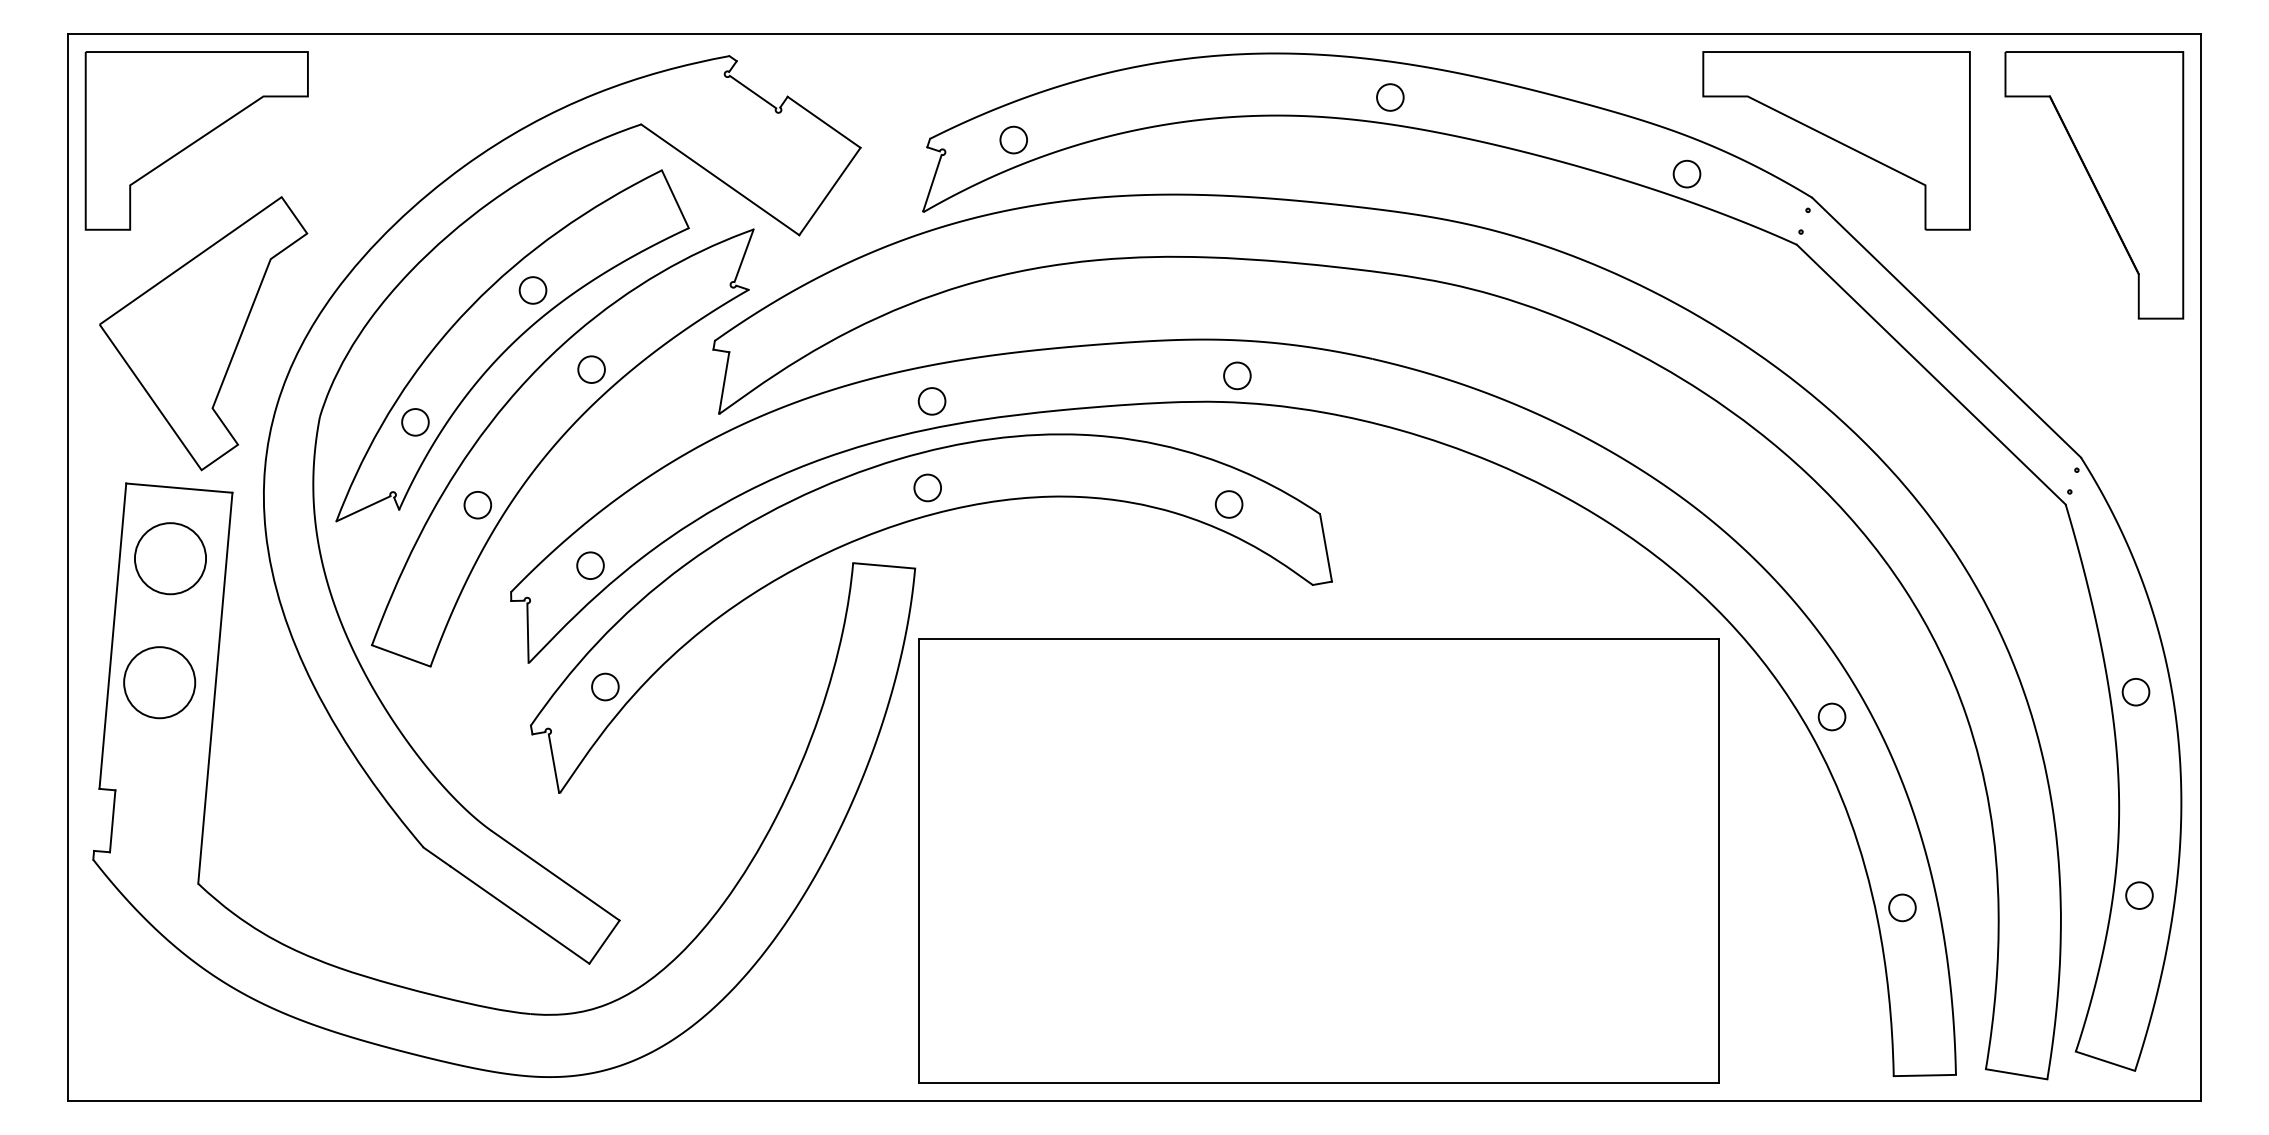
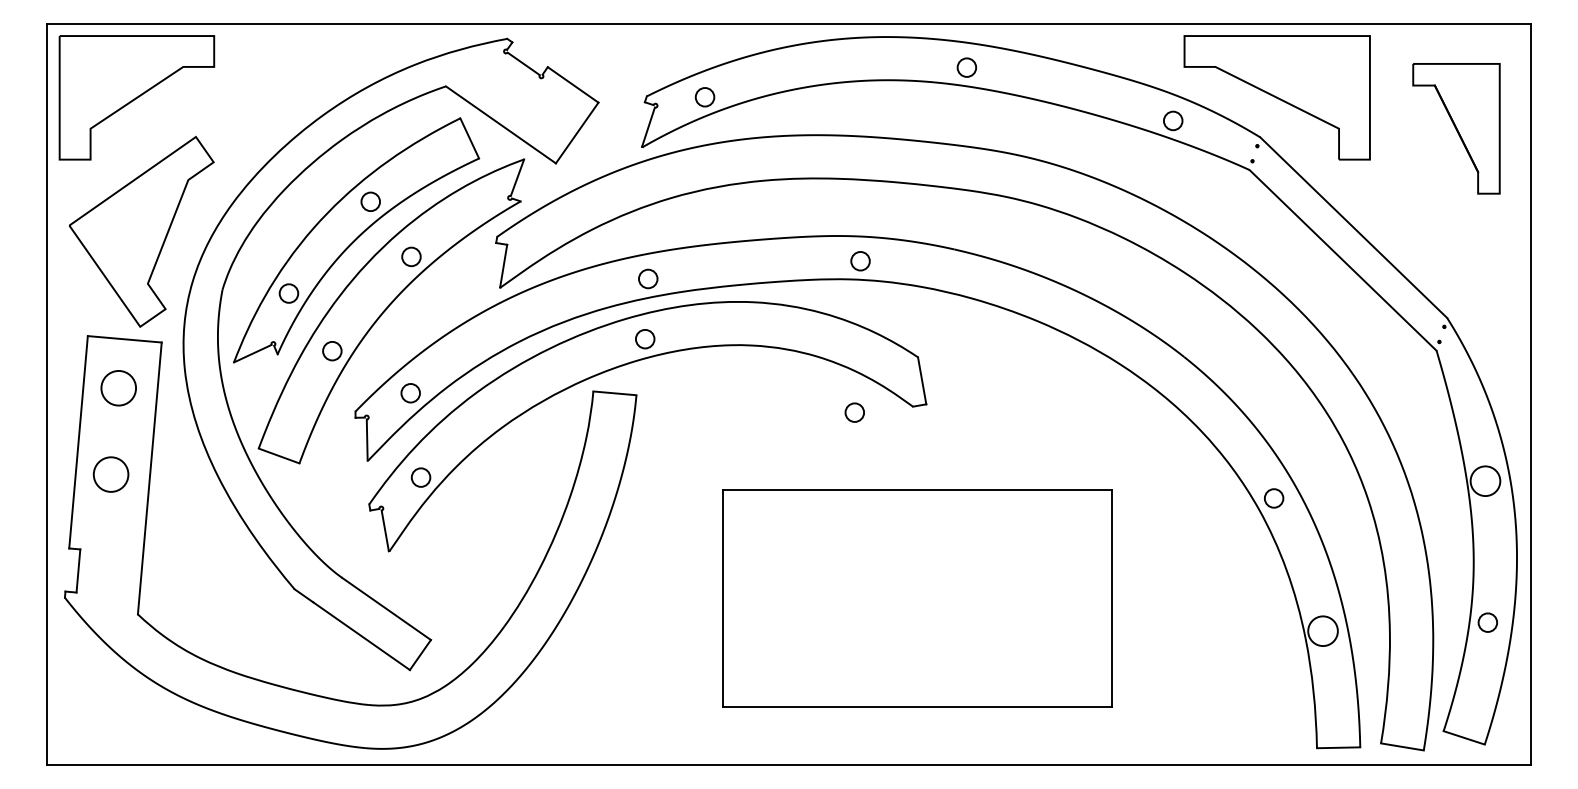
part: (2094, 184) -> (1456, 128), size x0.7
circle: (1228, 504) -> (854, 412), moved
circle: (170, 557) -> (118, 387), size x0.7
circle: (158, 682) -> (110, 474), size x0.7
circle: (2136, 691) -> (1485, 480), size x1.6
part: (1319, 860) -> (917, 598), size x0.7
circle: (1901, 906) -> (1322, 630), size x1.6

